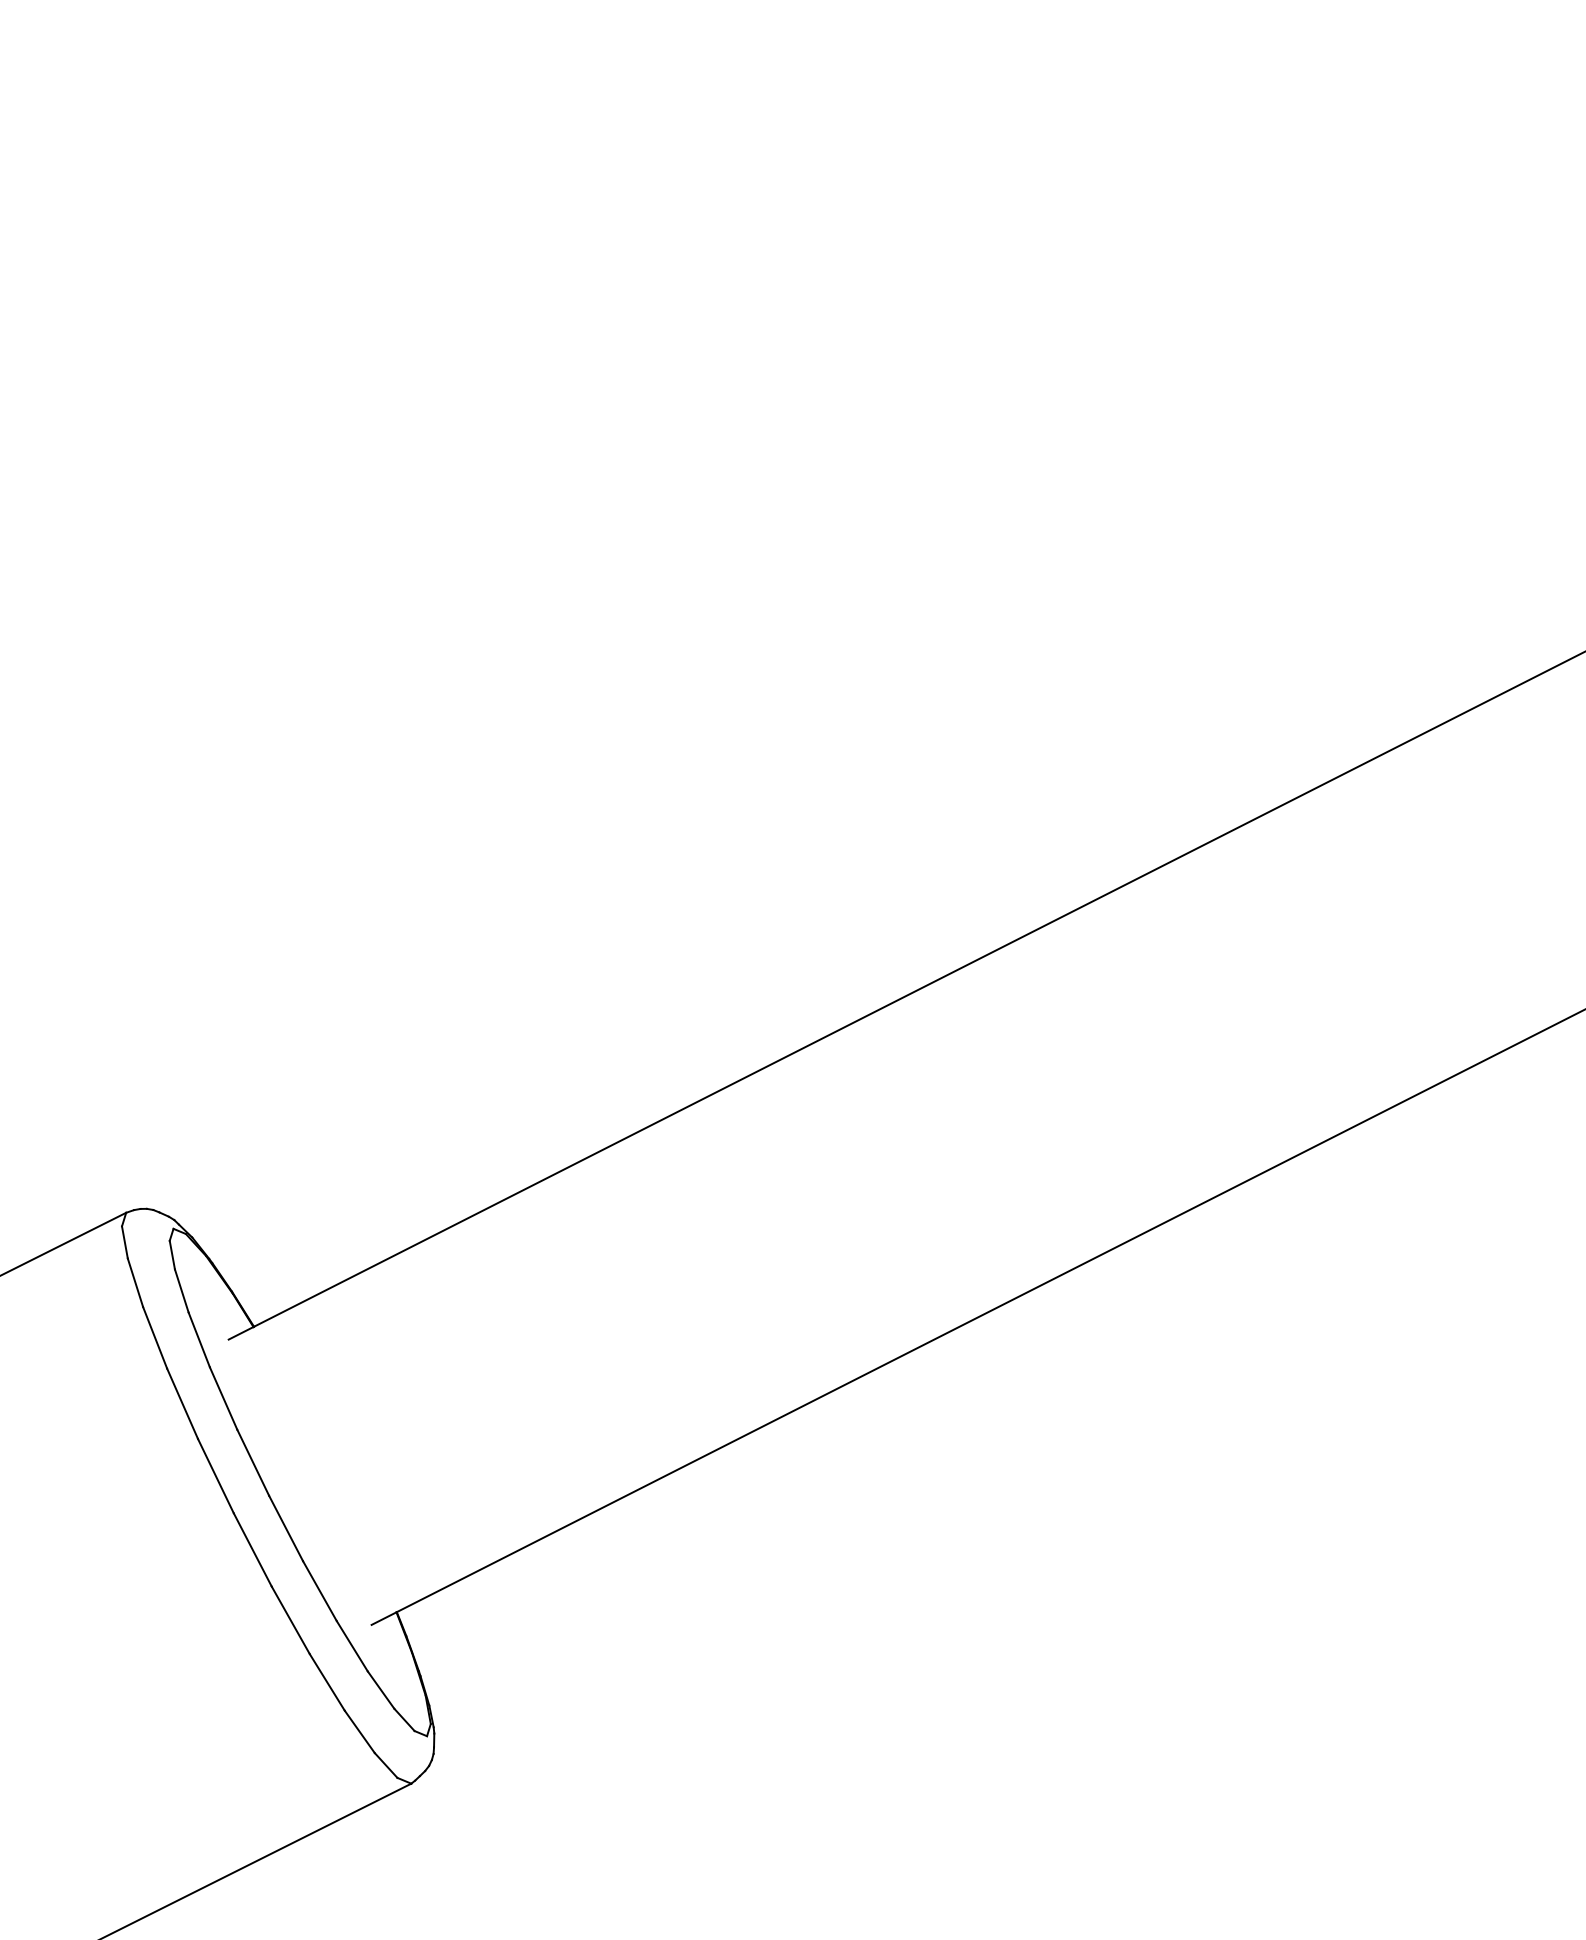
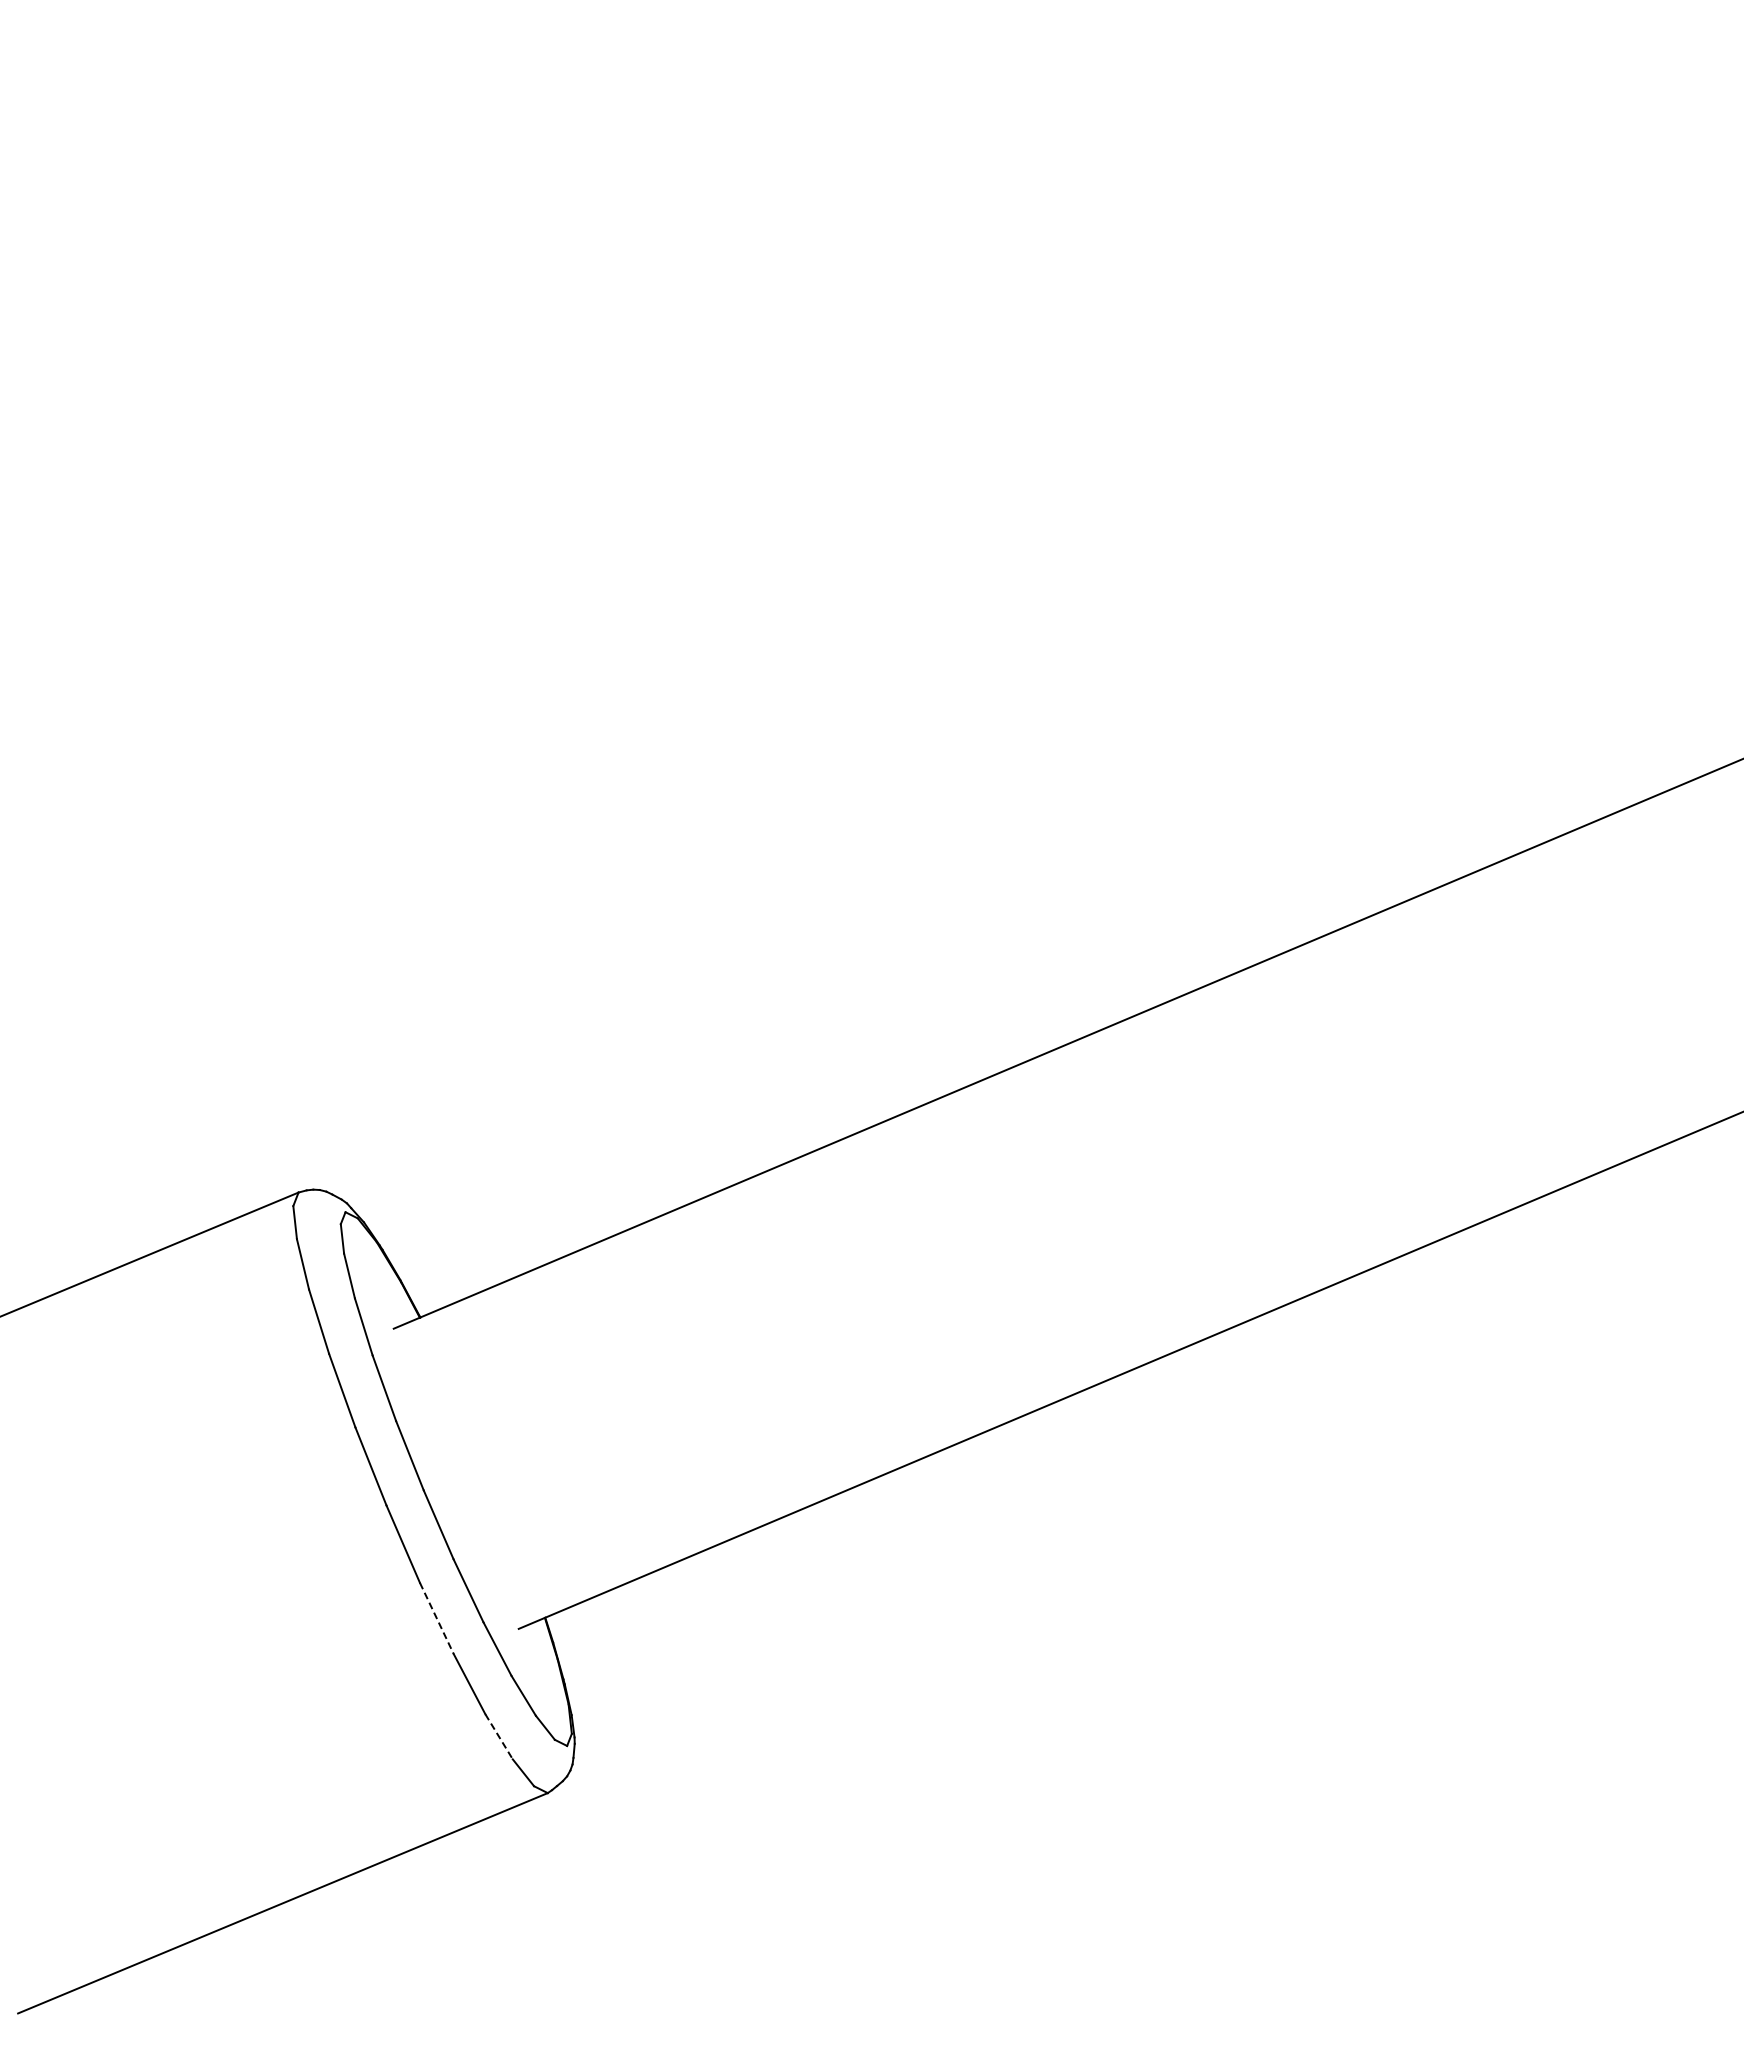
line: (291, 1620) -> (437, 1618), solid -> dashed
line: (360, 1732) -> (499, 1737), solid -> dashed

